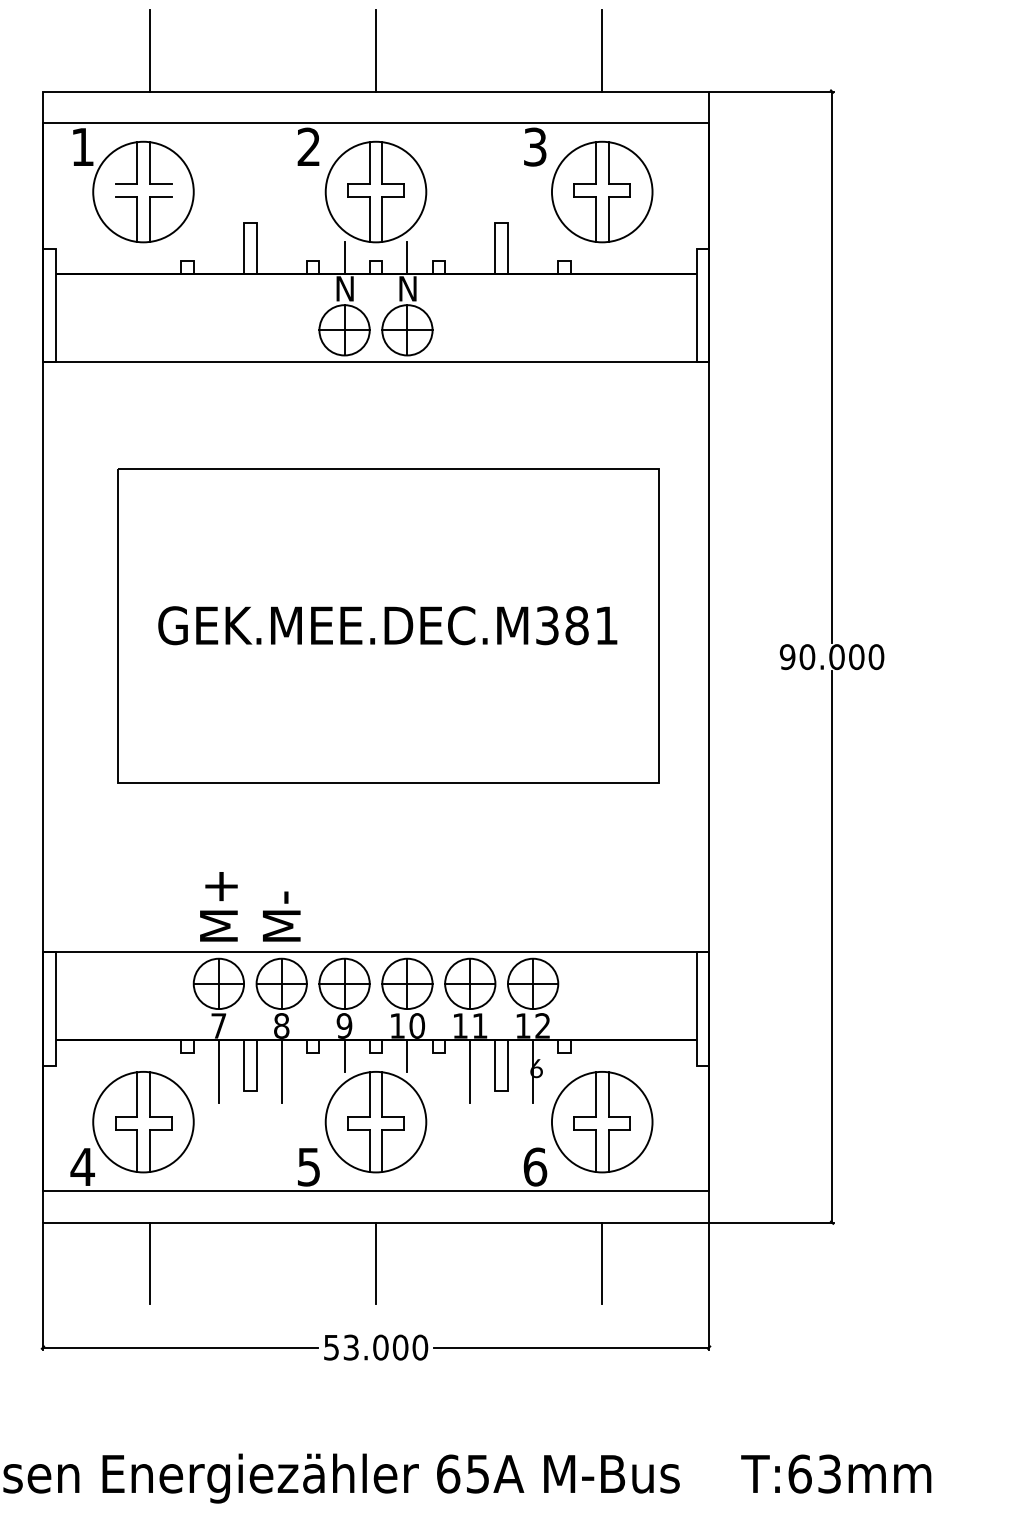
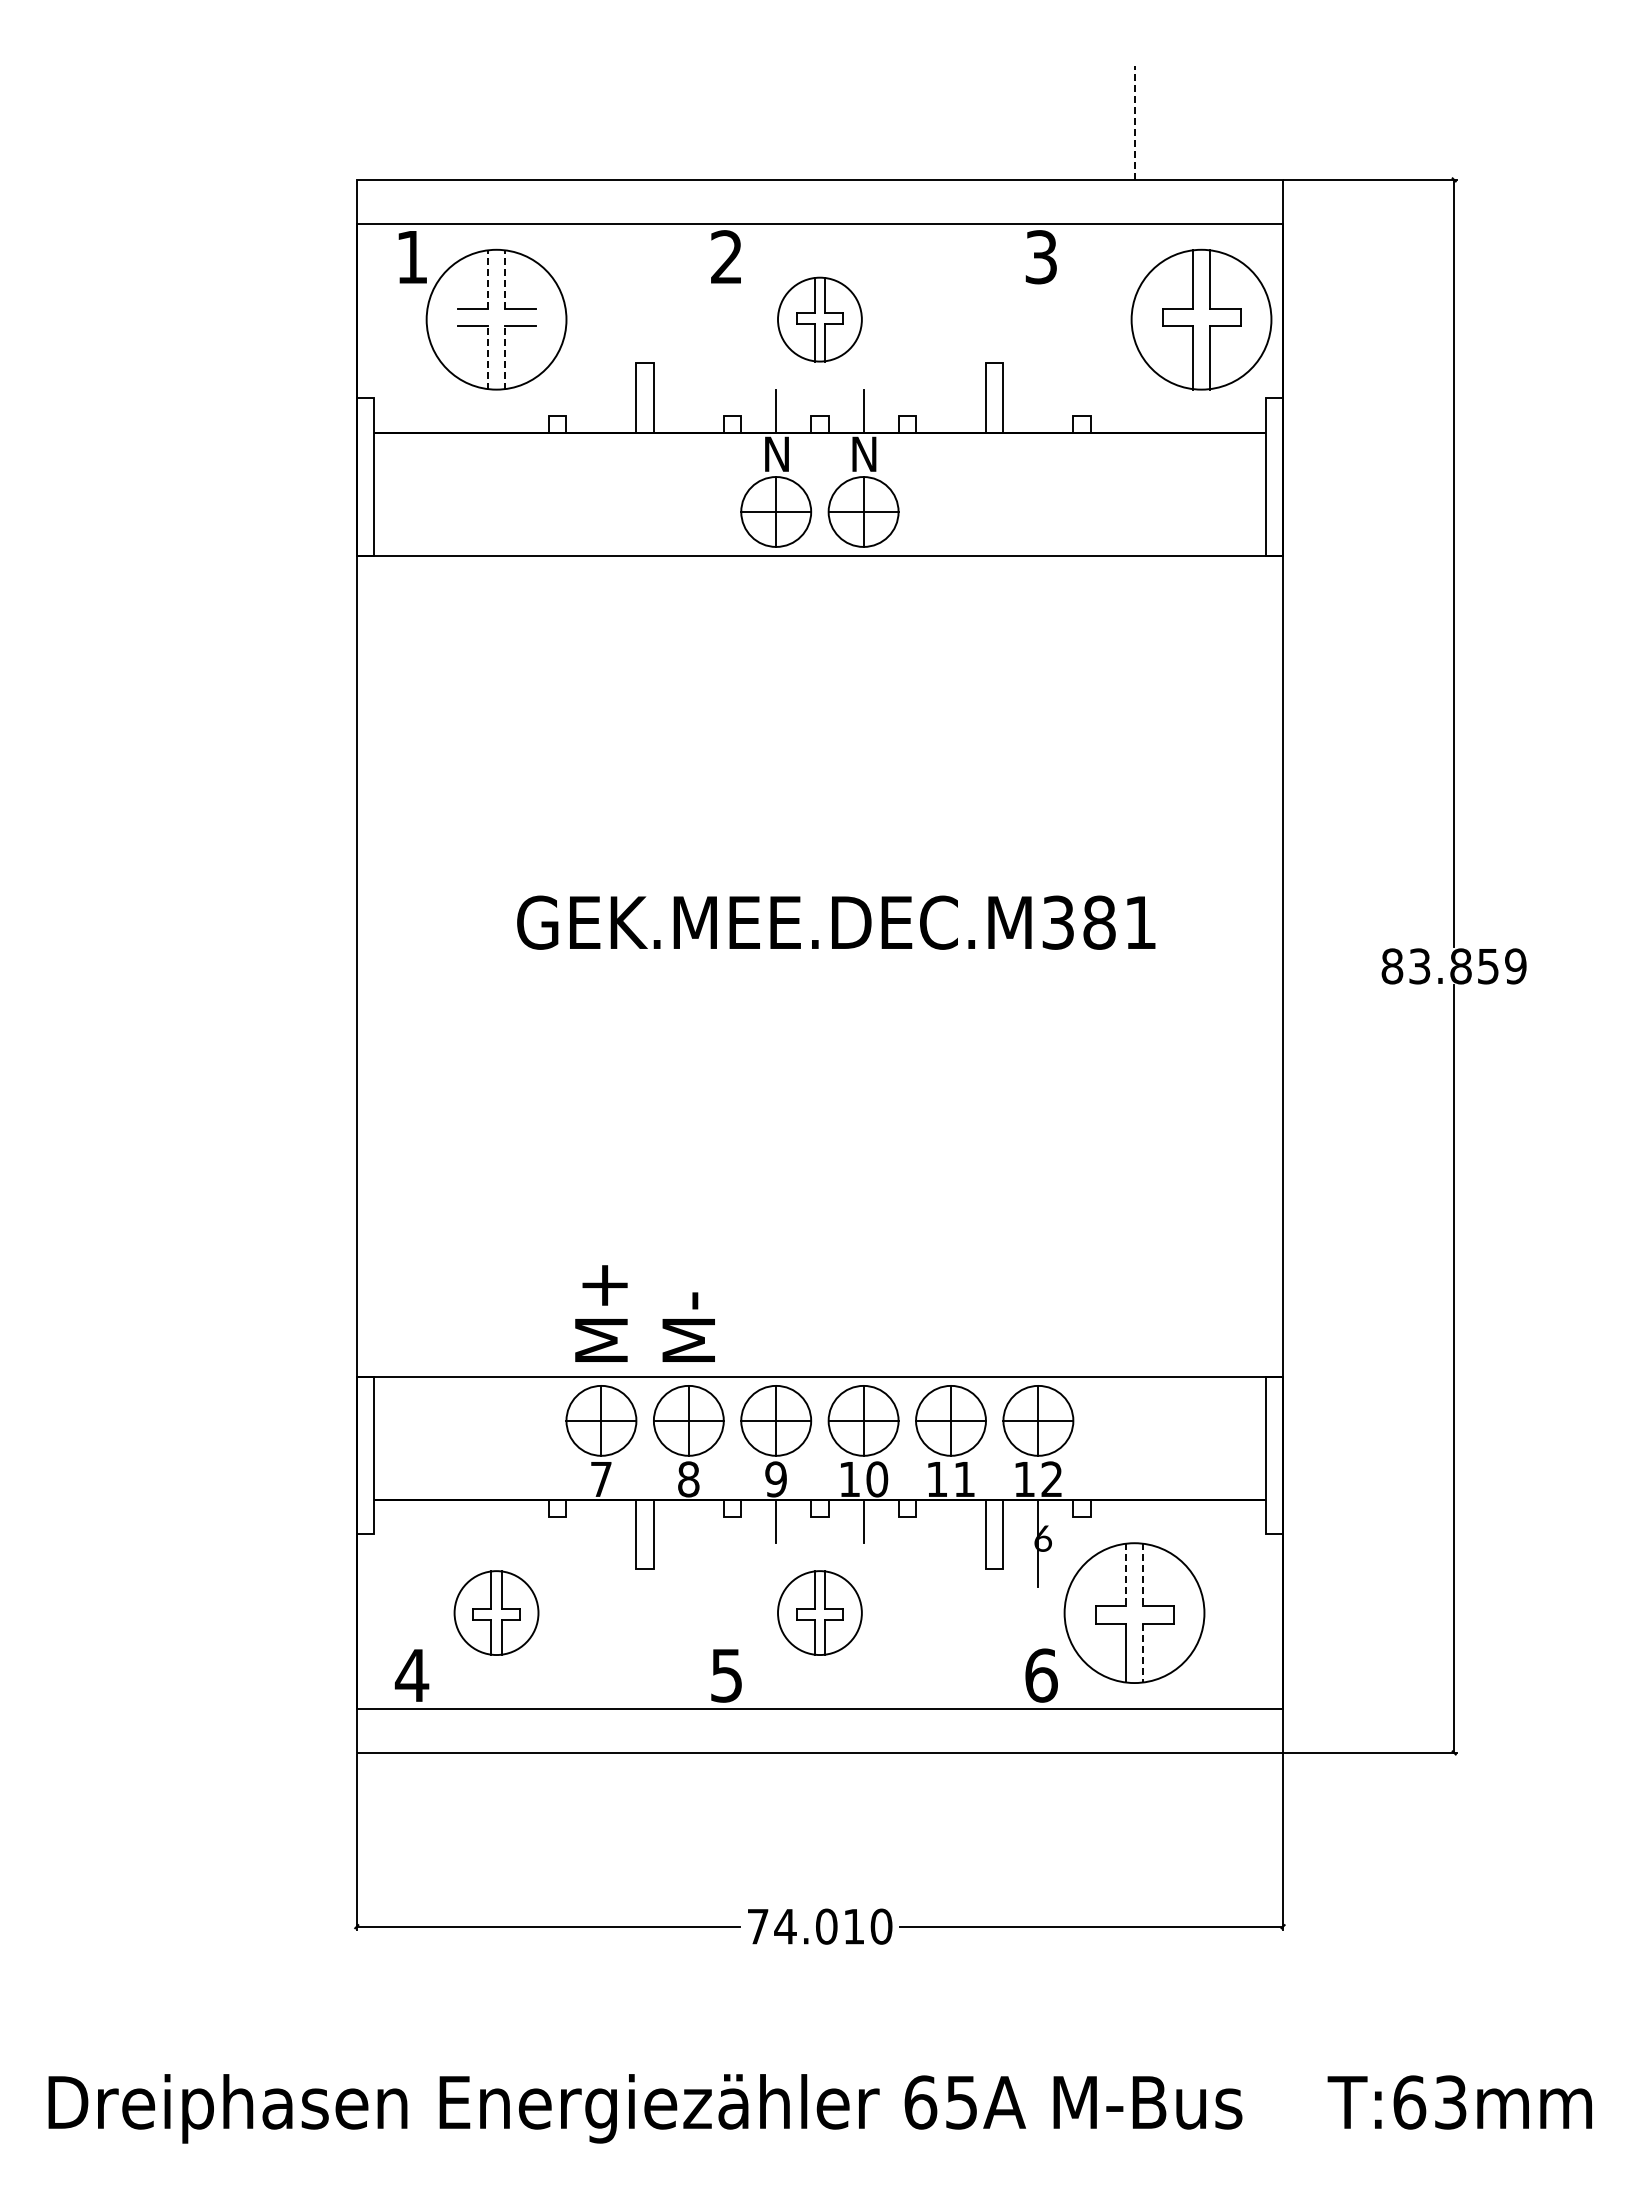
line: (149, 50) -> (505, 122), removed
line: (375, 50) -> (819, 122), removed
line: (602, 50) -> (1134, 123), solid -> dashed
line: (136, 163) -> (487, 279), solid -> dashed
line: (149, 163) -> (505, 279), solid -> dashed
part: (375, 191) -> (819, 319), size x0.6
part: (602, 191) -> (1201, 319), moved
line: (136, 219) -> (487, 358), solid -> dashed
line: (149, 219) -> (505, 358), solid -> dashed
part: (388, 625) -> (837, 922), removed
text: (831, 657) -> (1453, 966), 90.000 -> 83.859
line: (218, 1071) -> (601, 1542), removed
line: (281, 1071) -> (688, 1542), removed
line: (470, 1071) -> (951, 1542), removed
line: (595, 1094) -> (1125, 1574), solid -> dashed
line: (608, 1094) -> (1143, 1574), solid -> dashed
part: (143, 1121) -> (496, 1612), size x0.6
part: (375, 1121) -> (819, 1612), size x0.6
line: (608, 1151) -> (1143, 1653), solid -> dashed
line: (149, 1263) -> (505, 1809), removed
line: (375, 1263) -> (819, 1809), removed
line: (602, 1263) -> (1134, 1809), removed
text: (365, 1347) -> (805, 1926), 53.000 -> 74.010

